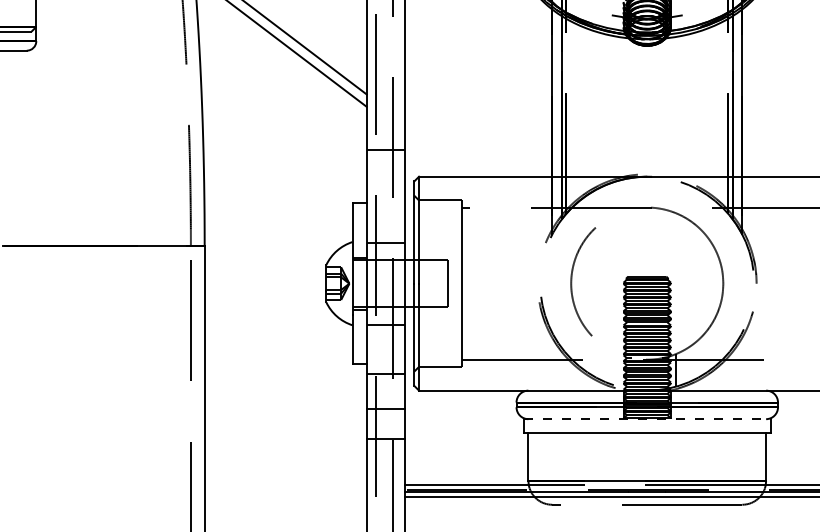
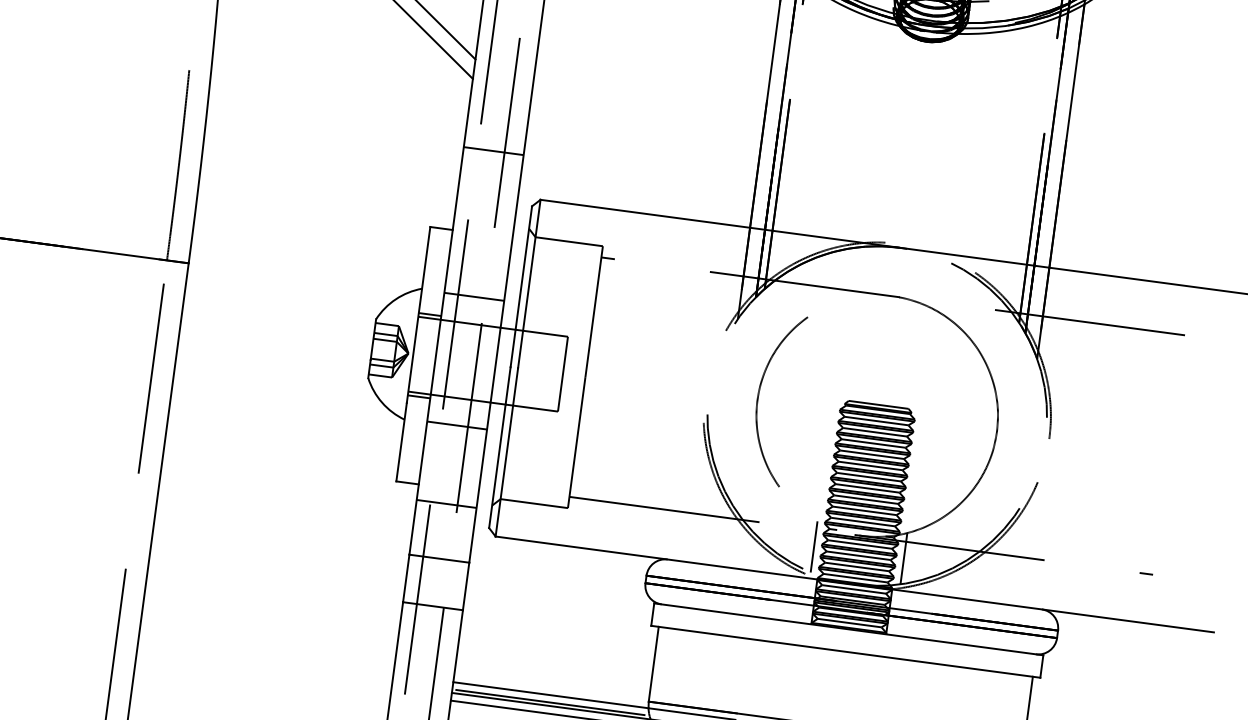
line: (618, 370) -> (813, 546), added
line: (647, 419) -> (849, 629), dashed -> solid

